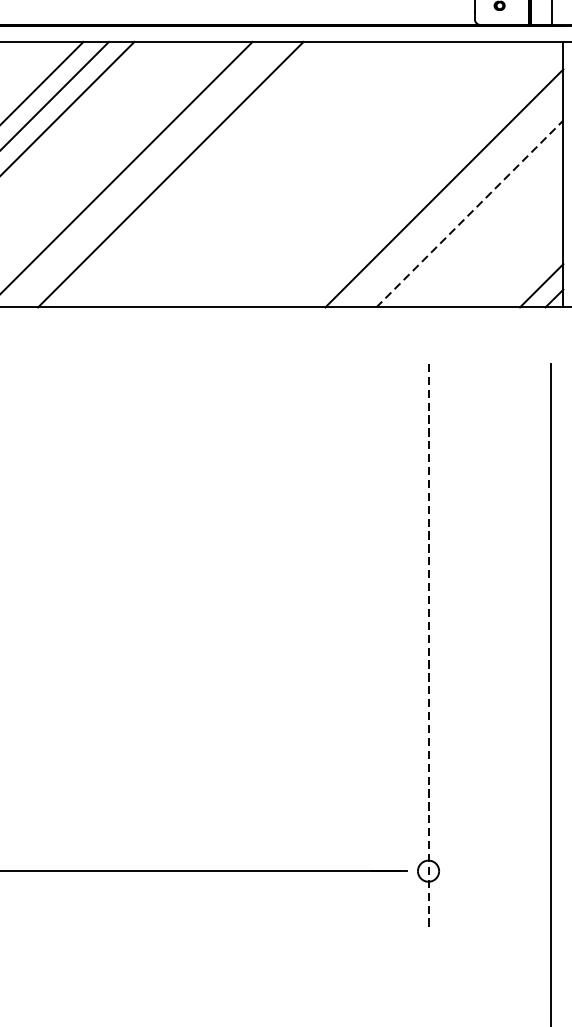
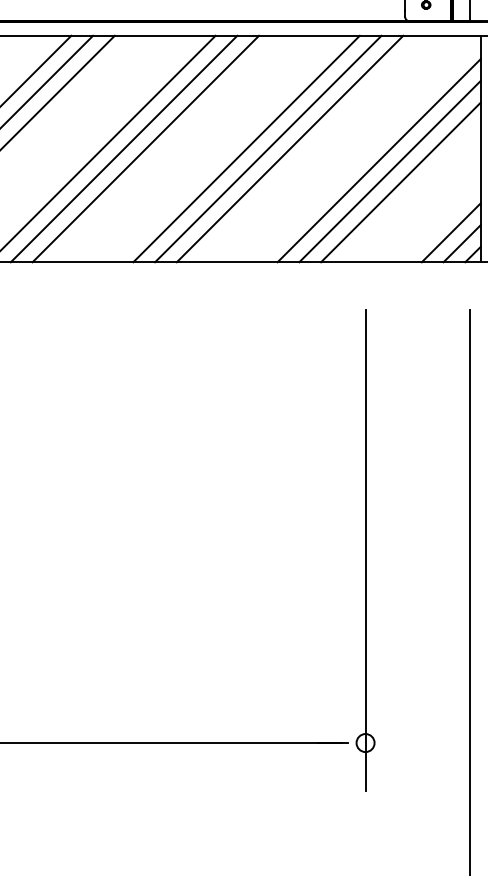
line: (144, 174) -> (123, 148), added
line: (288, 174) -> (246, 148), added
line: (314, 174) -> (268, 148), added
line: (339, 174) -> (289, 148), added
line: (456, 201) -> (389, 171), added
line: (469, 213) -> (400, 182), dashed -> solid
line: (528, 272) -> (450, 232), added
line: (428, 646) -> (365, 551), dashed -> solid

